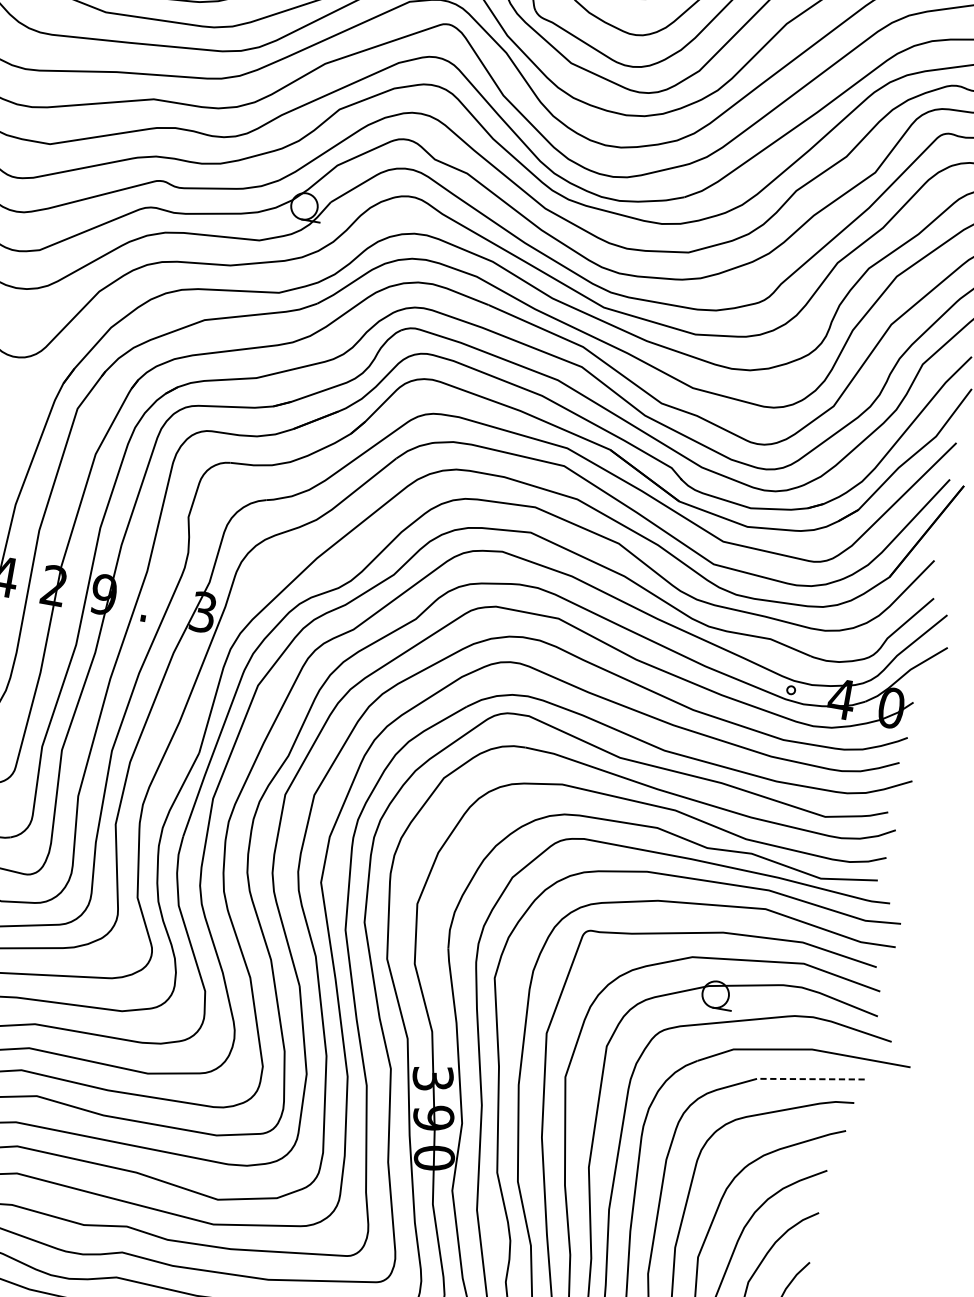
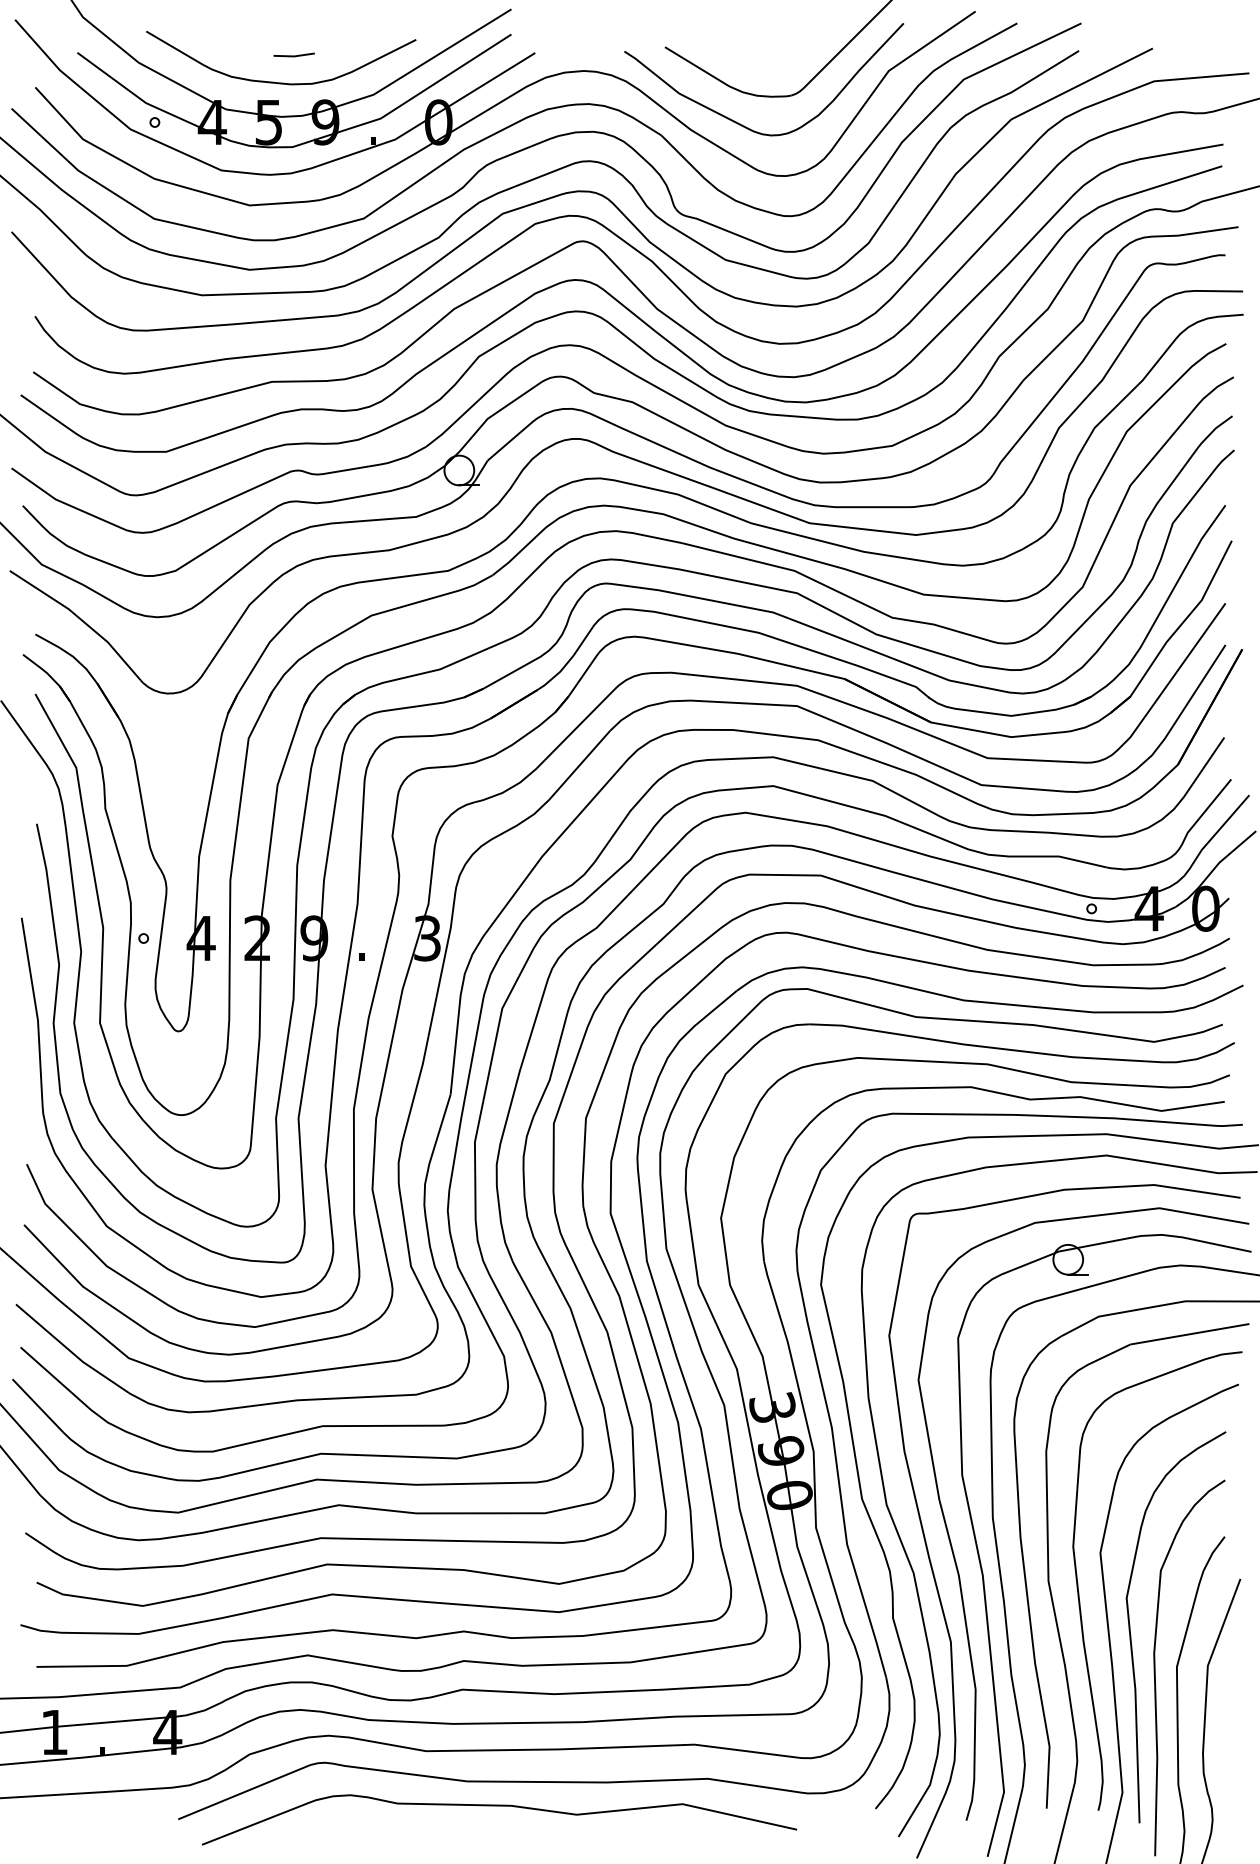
line: (810, 1079) -> (1189, 1334), dashed -> solid

